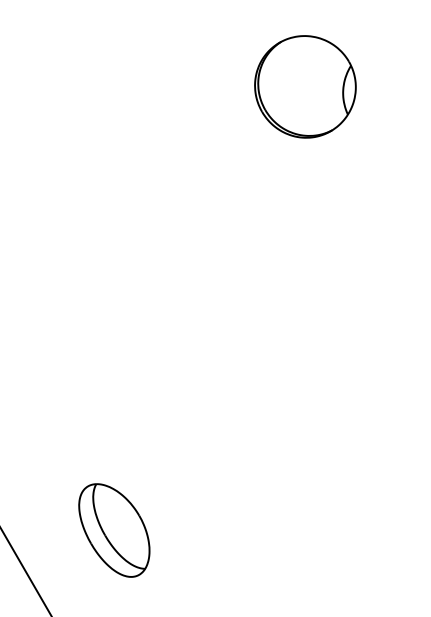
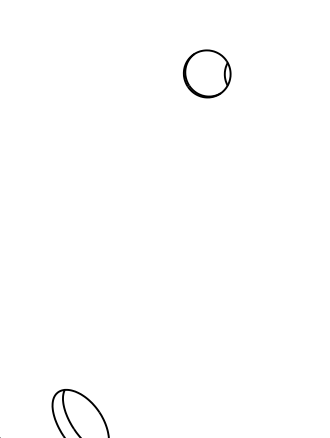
part: (305, 86) -> (207, 73), size x0.6

